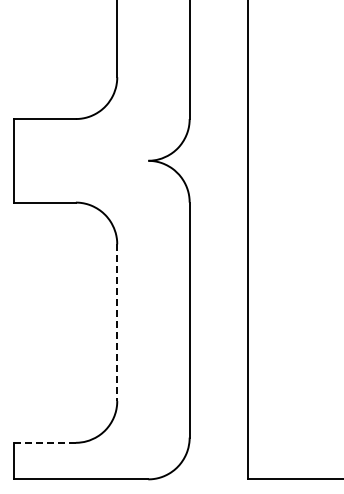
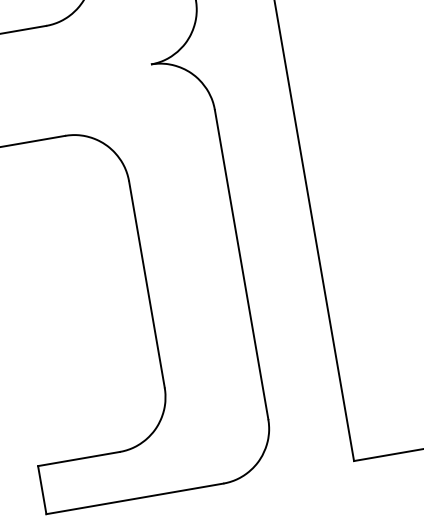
line: (117, 323) -> (147, 285), dashed -> solid
line: (45, 442) -> (79, 458), dashed -> solid

